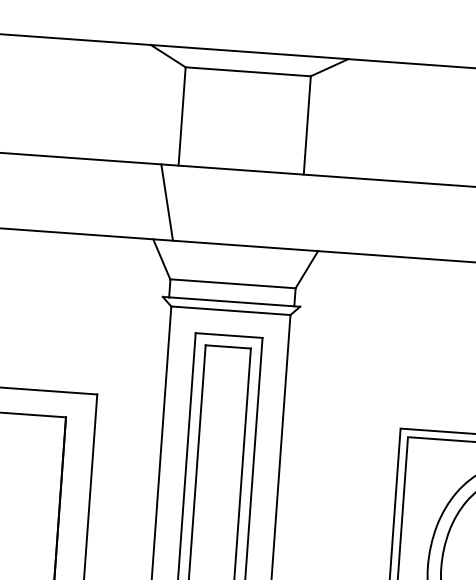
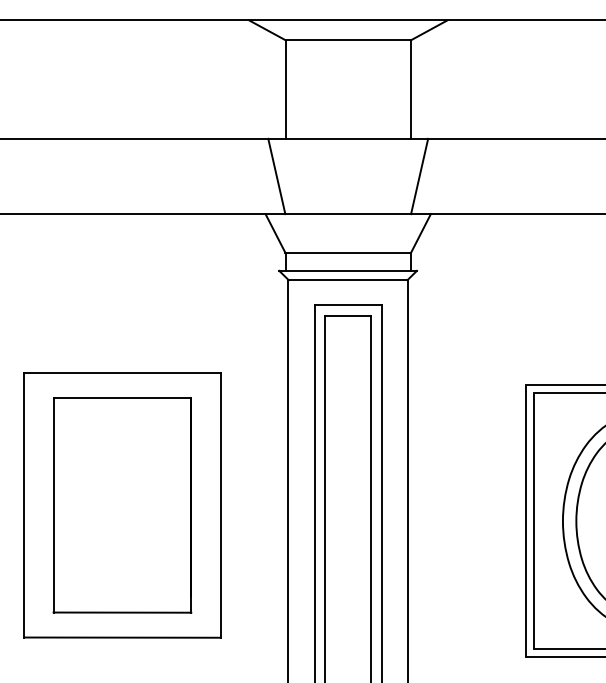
line: (309, 212) -> (419, 176), added

